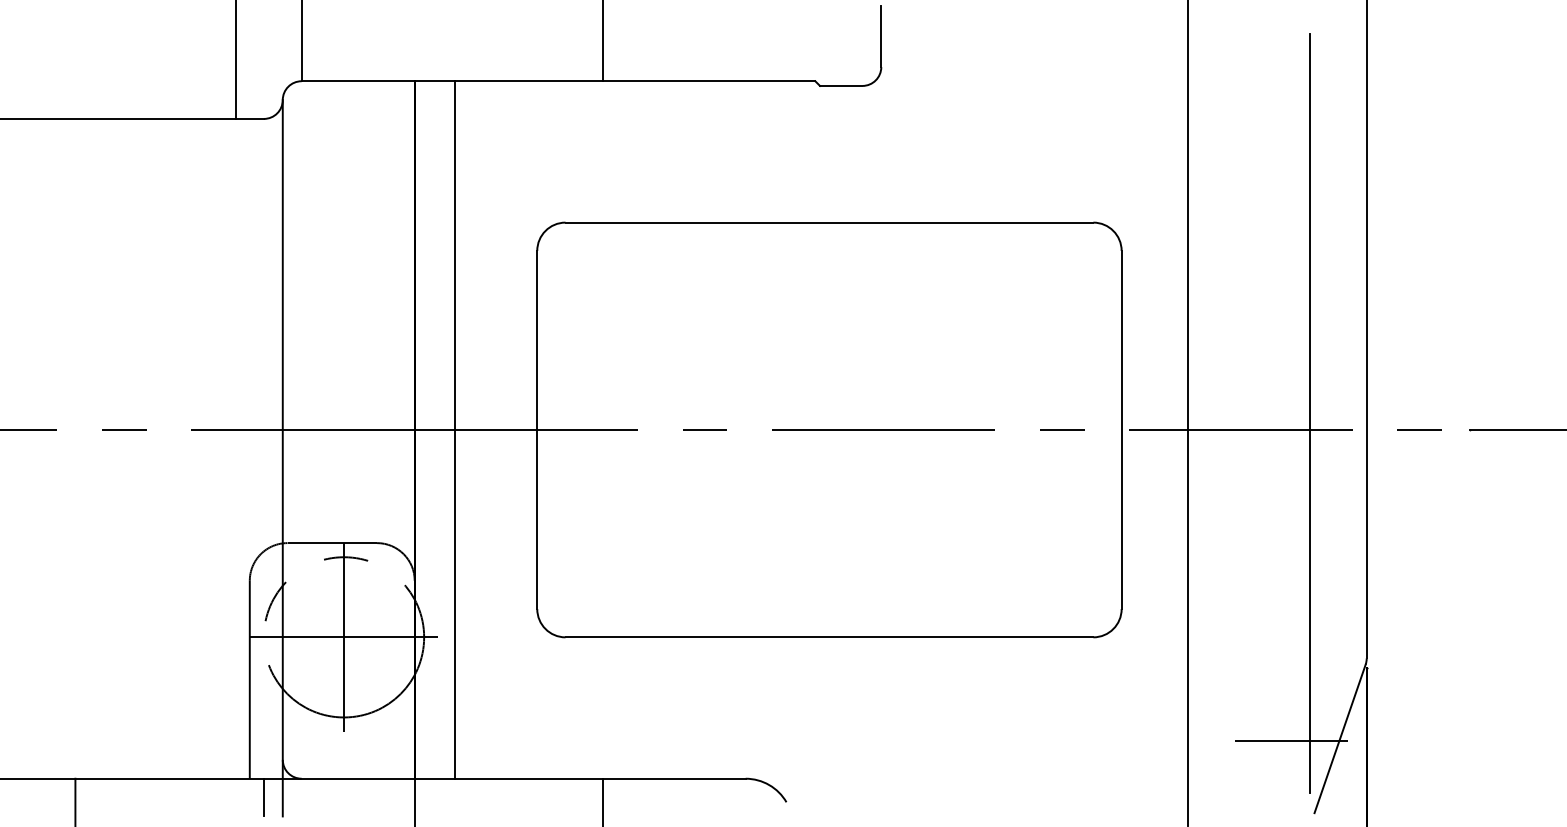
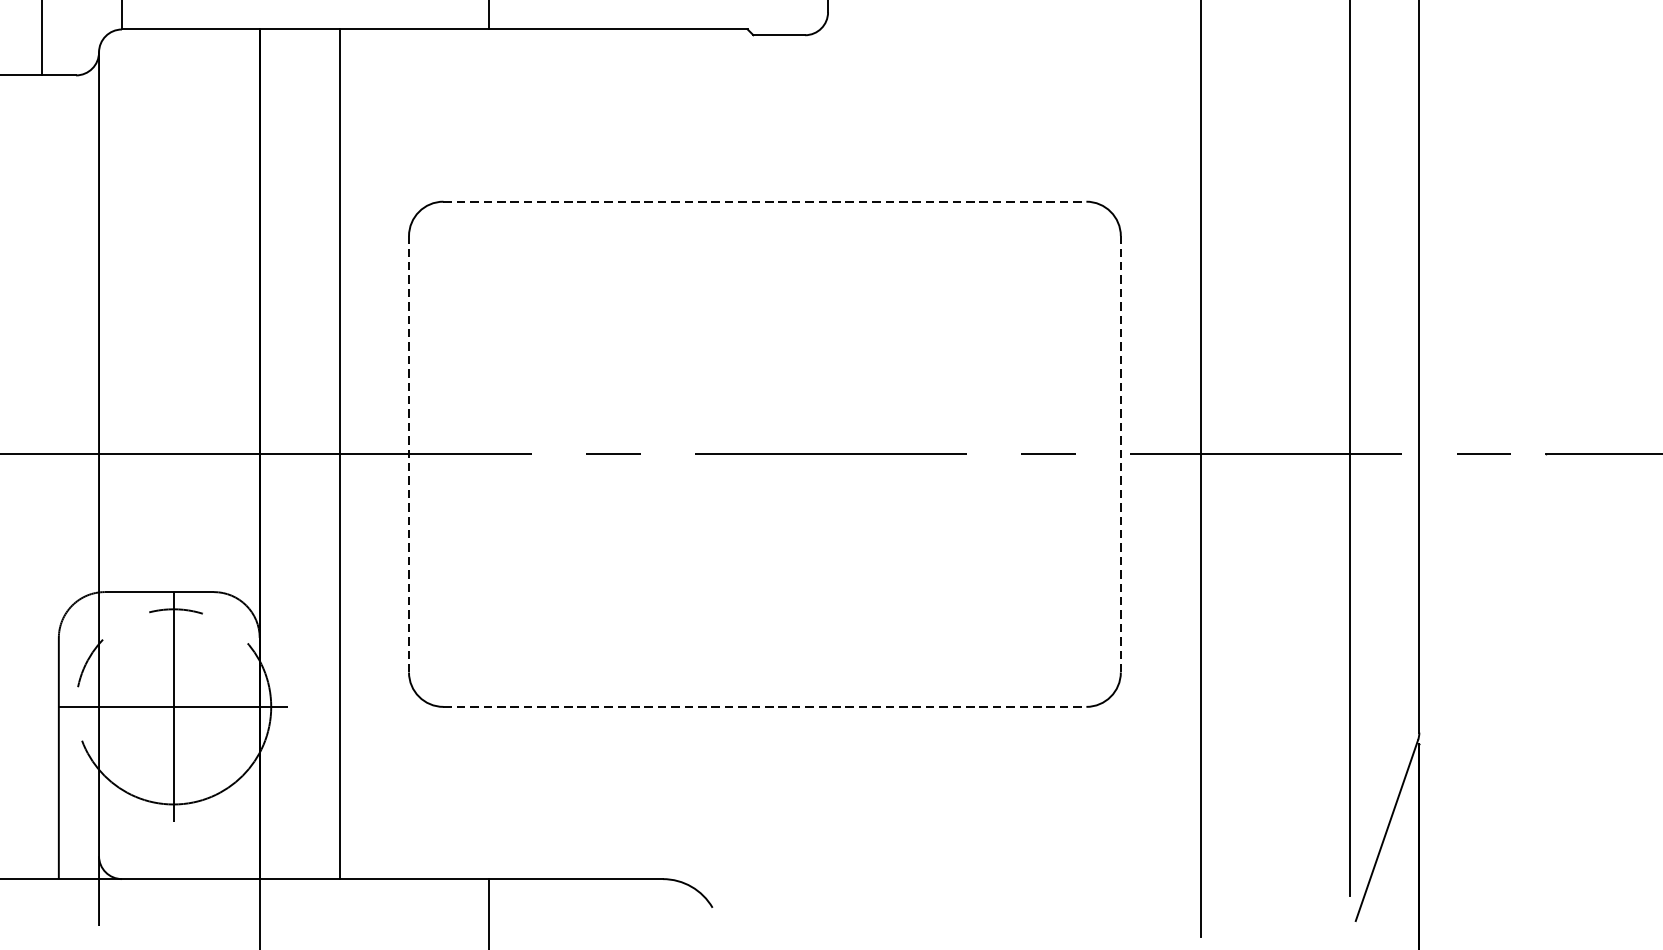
line: (829, 222) -> (764, 201), solid -> dashed
line: (455, 429) -> (339, 453), moved
line: (537, 429) -> (409, 453), solid -> dashed
line: (1121, 429) -> (1120, 453), solid -> dashed
line: (829, 637) -> (764, 707), solid -> dashed
line: (1290, 741) -> (1326, 833), removed
line: (263, 797) -> (75, 901), removed

